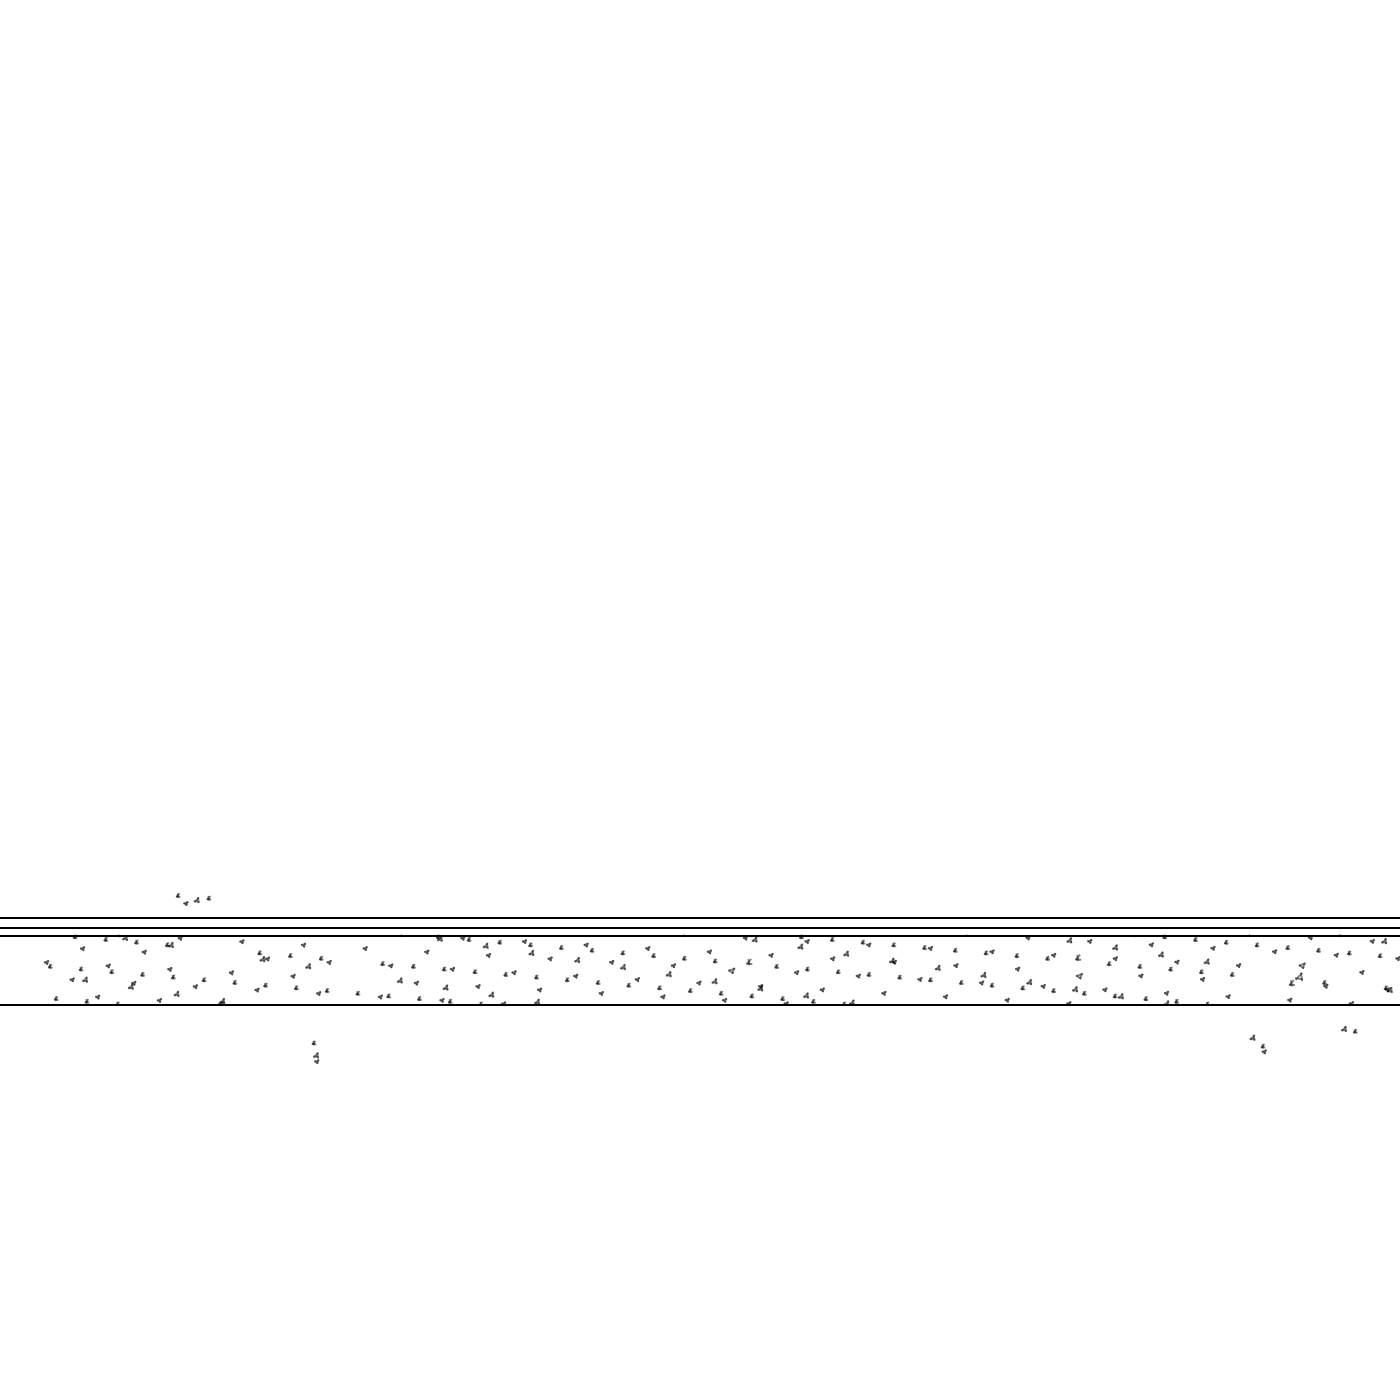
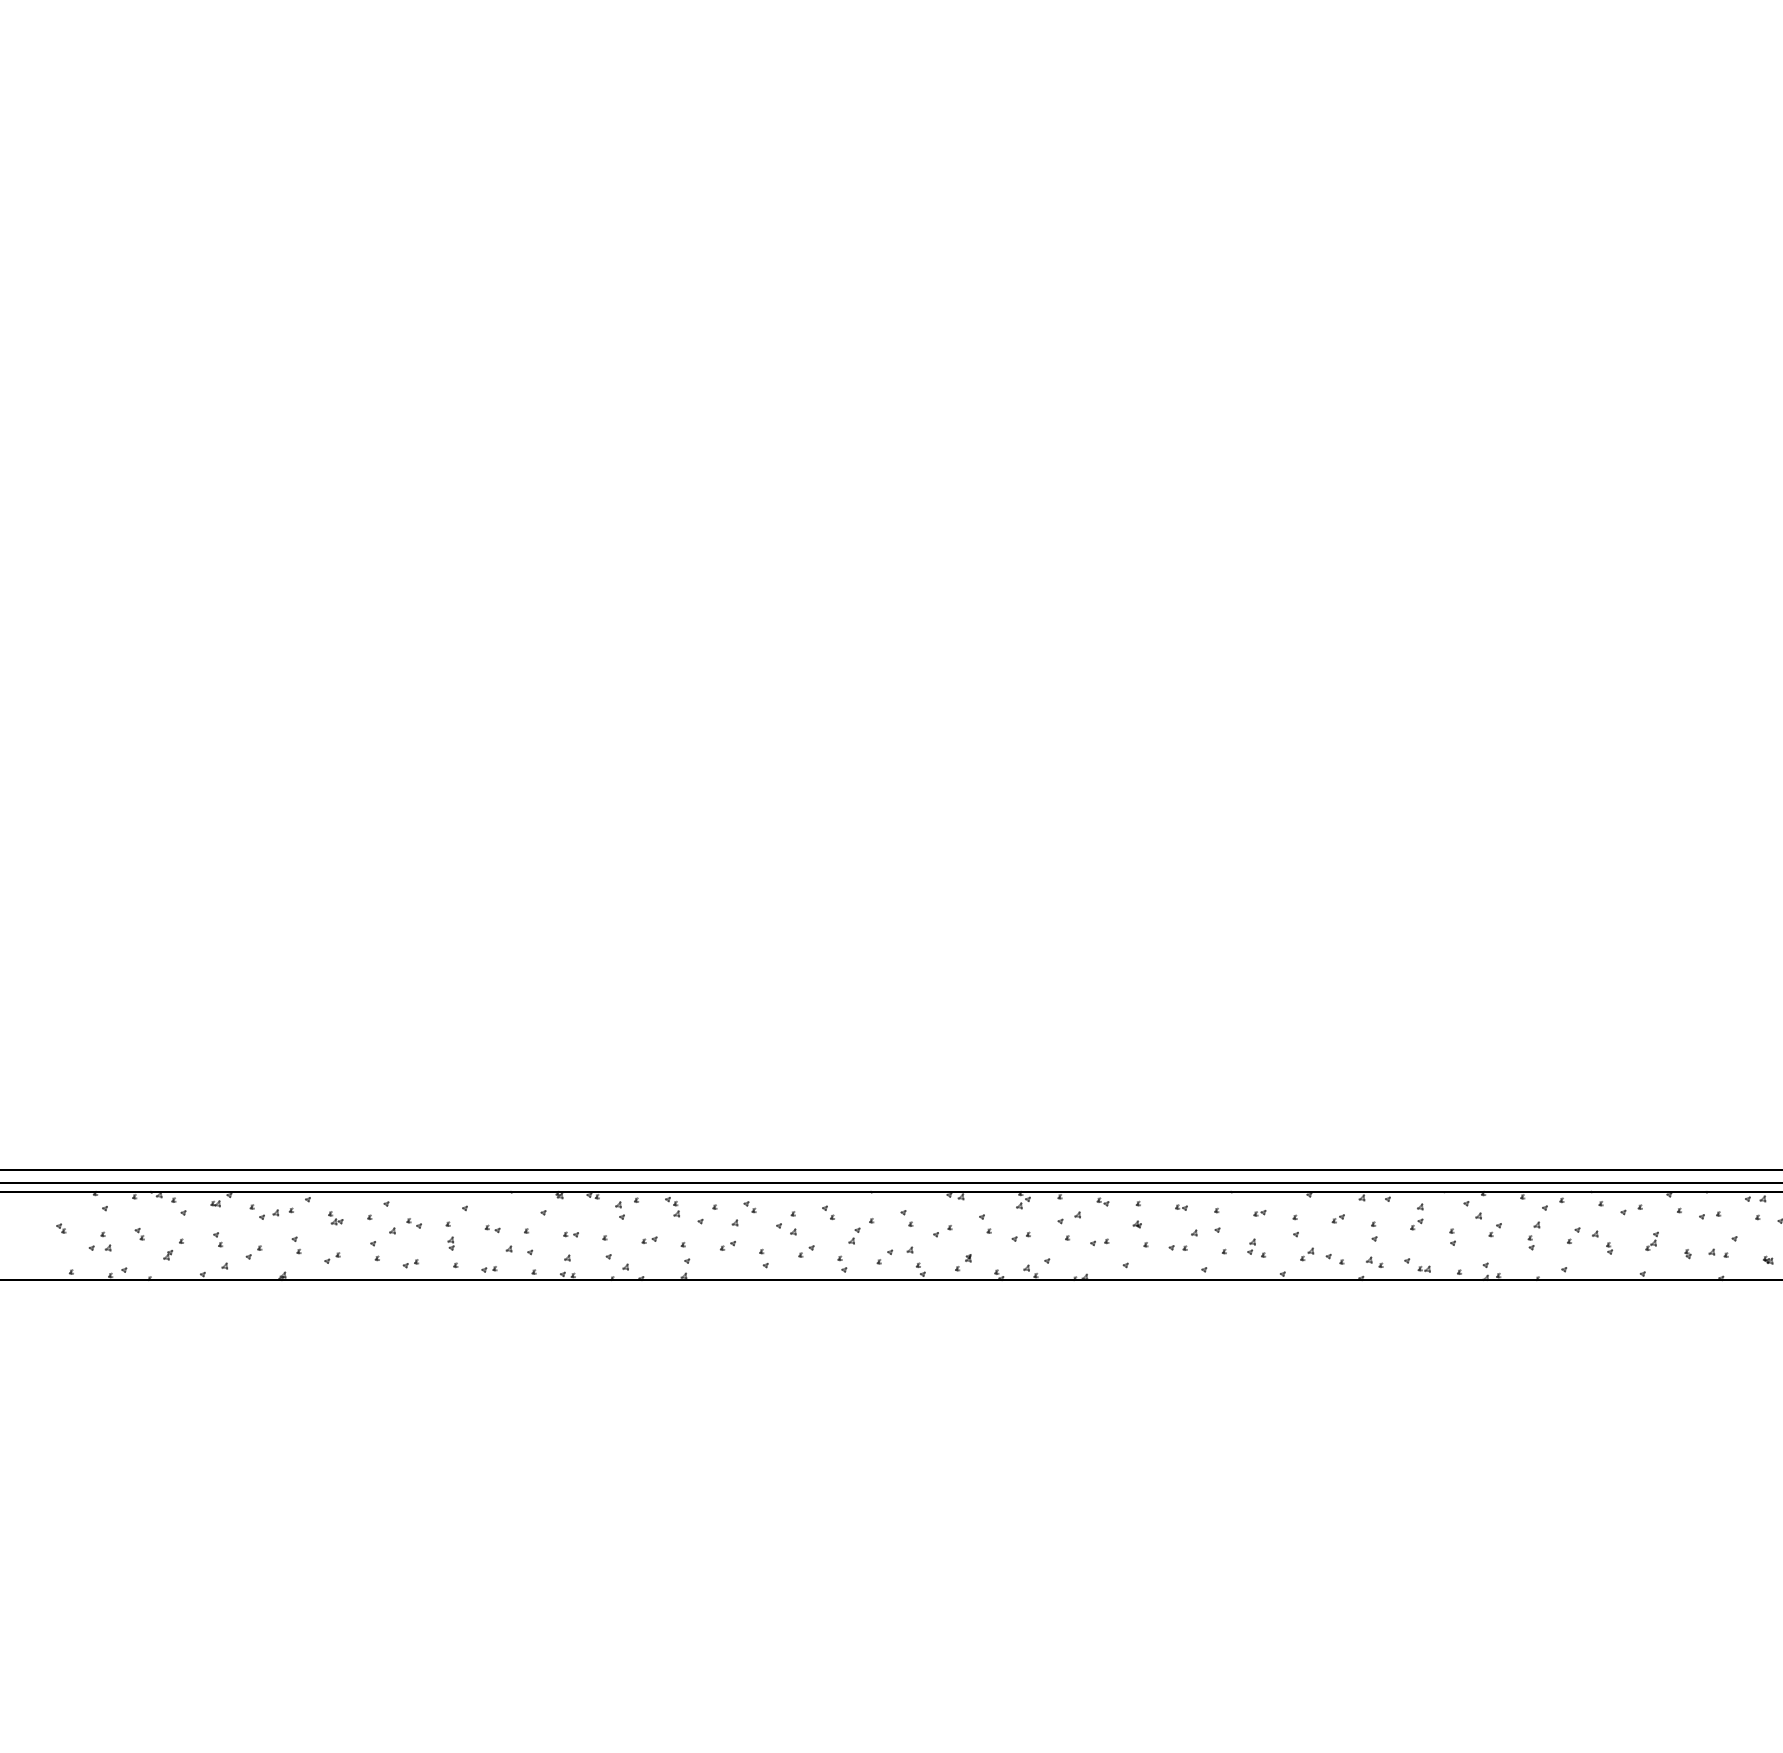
part: (193, 899) -> (271, 1212), moved
part: (740, 966) -> (943, 1231), size x0.62
part: (1078, 966) -> (1373, 1231), size x0.62
part: (1296, 974) -> (1651, 1241), size x0.62
part: (1349, 1029) -> (1718, 1252), moved
part: (1257, 1044) -> (1601, 1242), moved
part: (315, 1051) -> (450, 1235), moved

